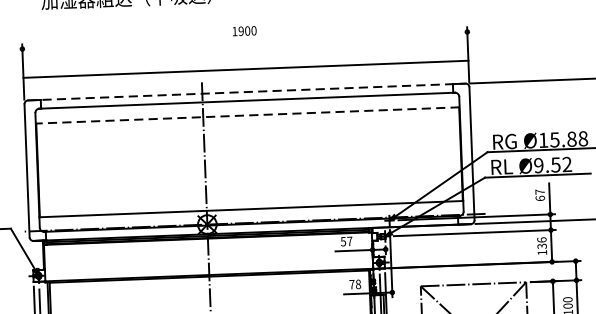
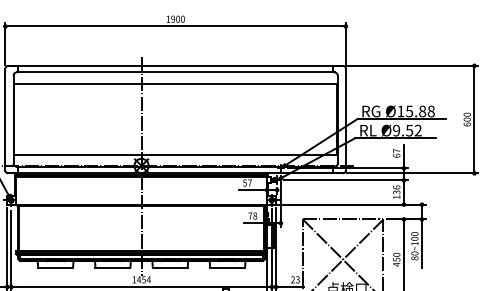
line: (245, 69) -> (175, 26), moved
line: (247, 91) -> (176, 65), dashed -> solid
line: (247, 115) -> (175, 83), dashed -> solid

